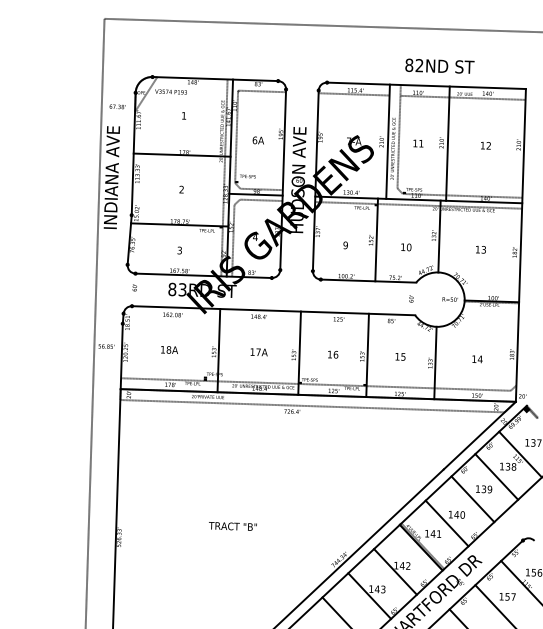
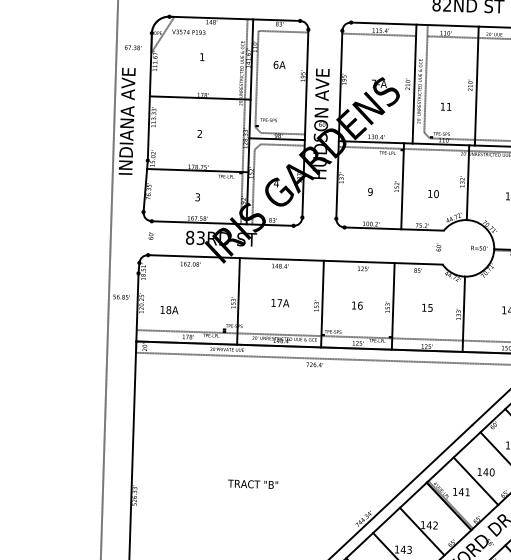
text: (257, 140) -> (278, 65), moved
text: (418, 143) -> (446, 106), moved
text: (169, 349) -> (169, 309), moved

